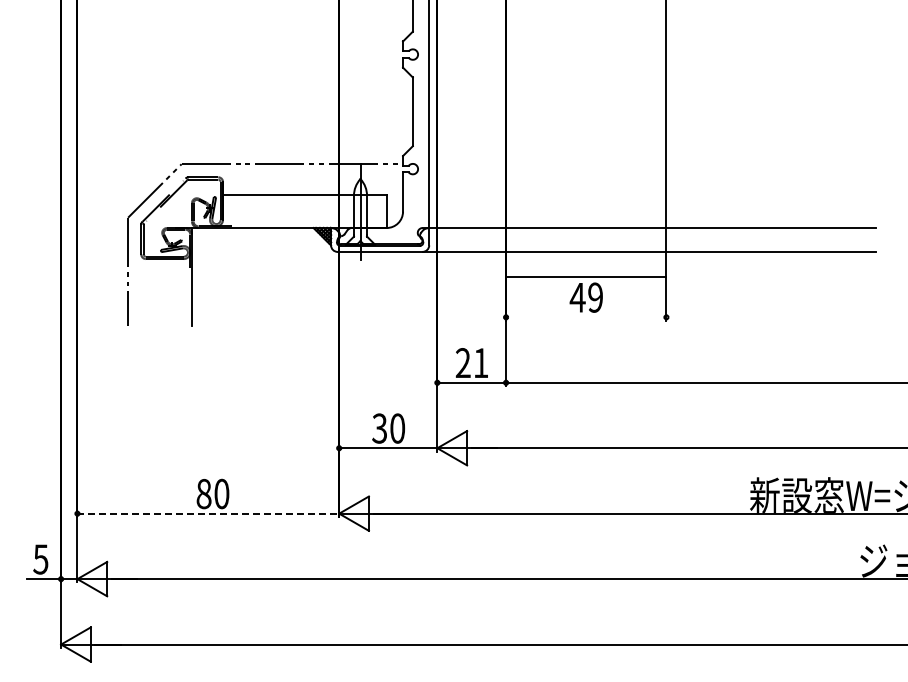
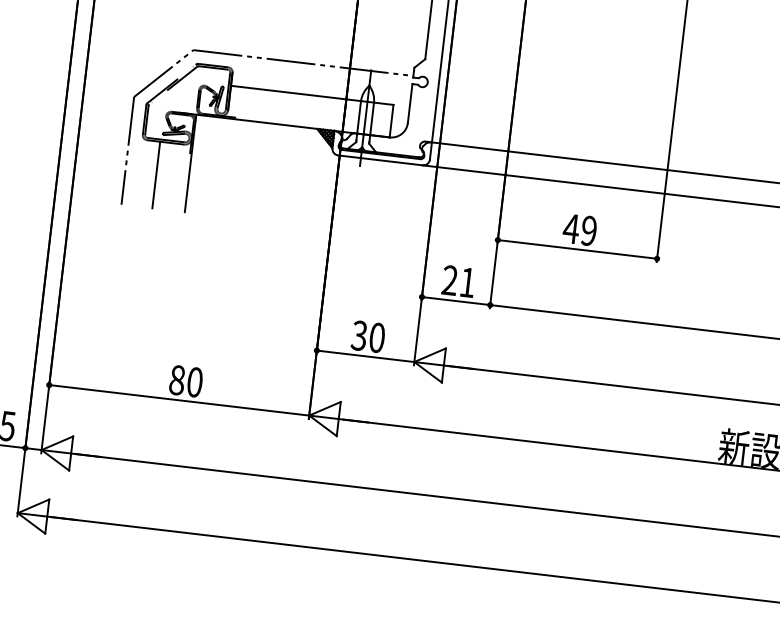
line: (586, 277) -> (577, 249), moved
line: (159, 292) -> (156, 174), added
line: (208, 513) -> (179, 400), dashed -> solid

